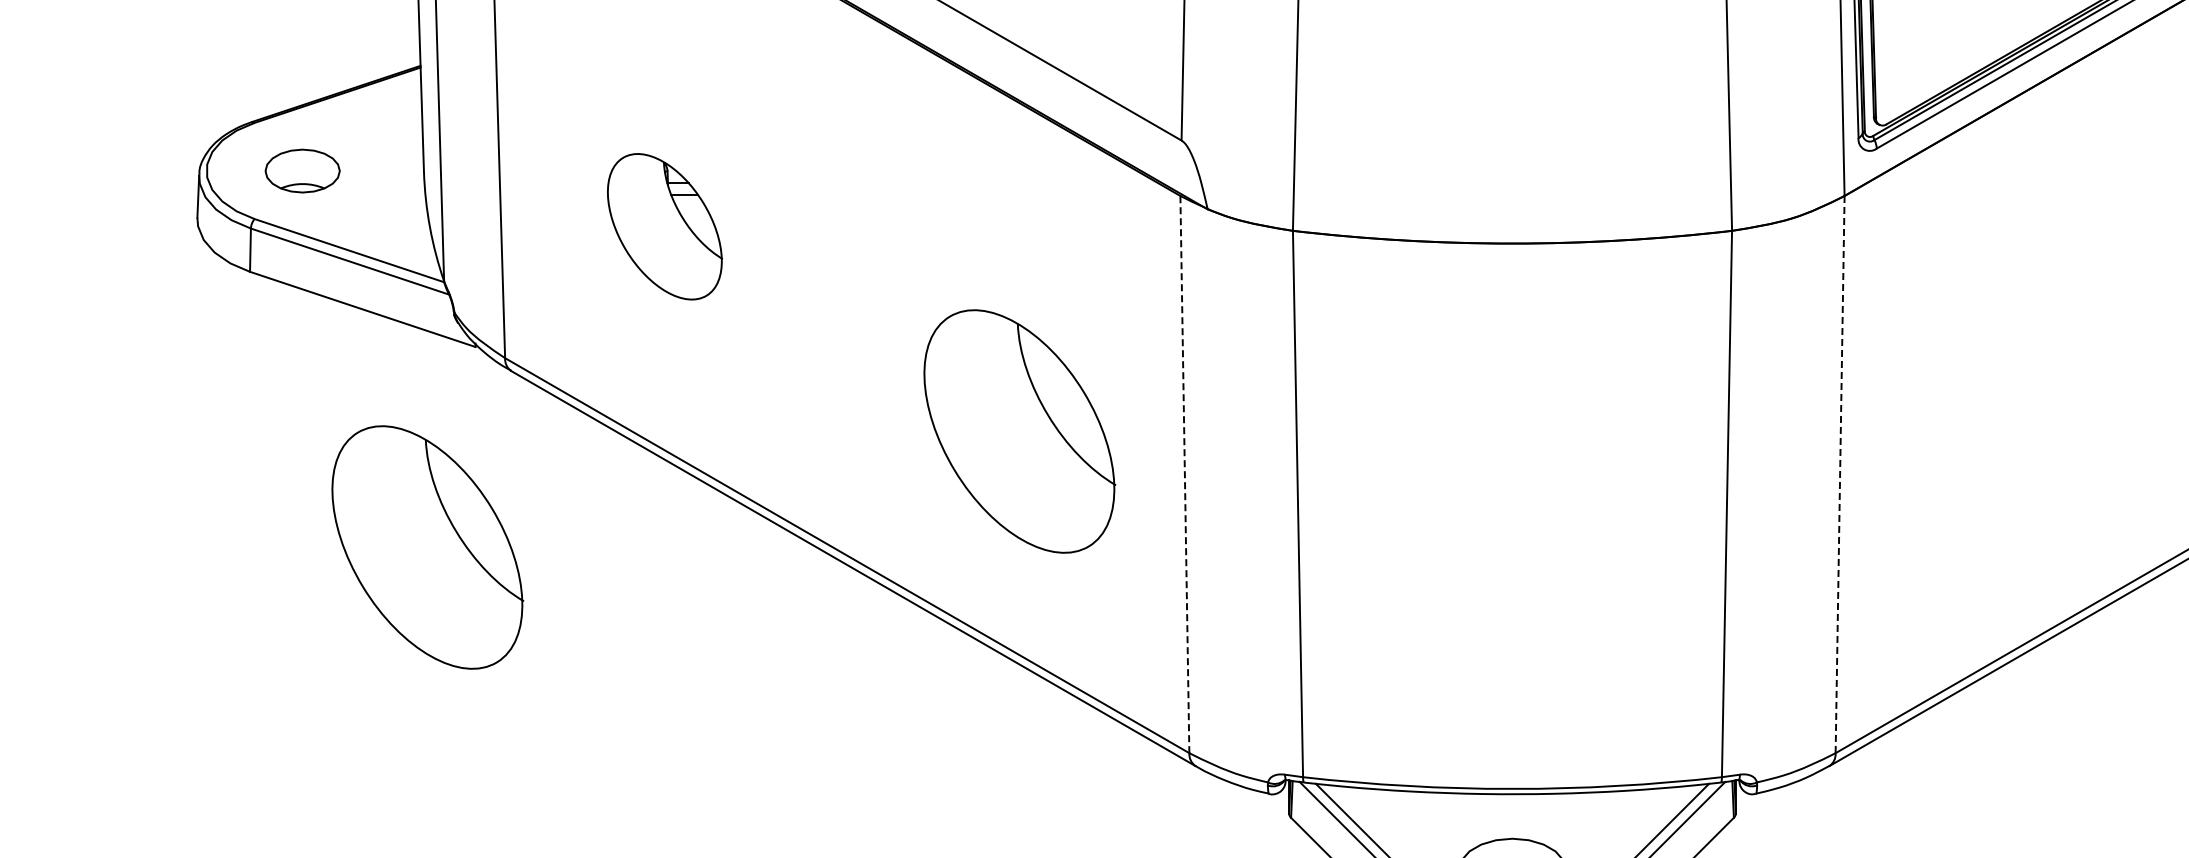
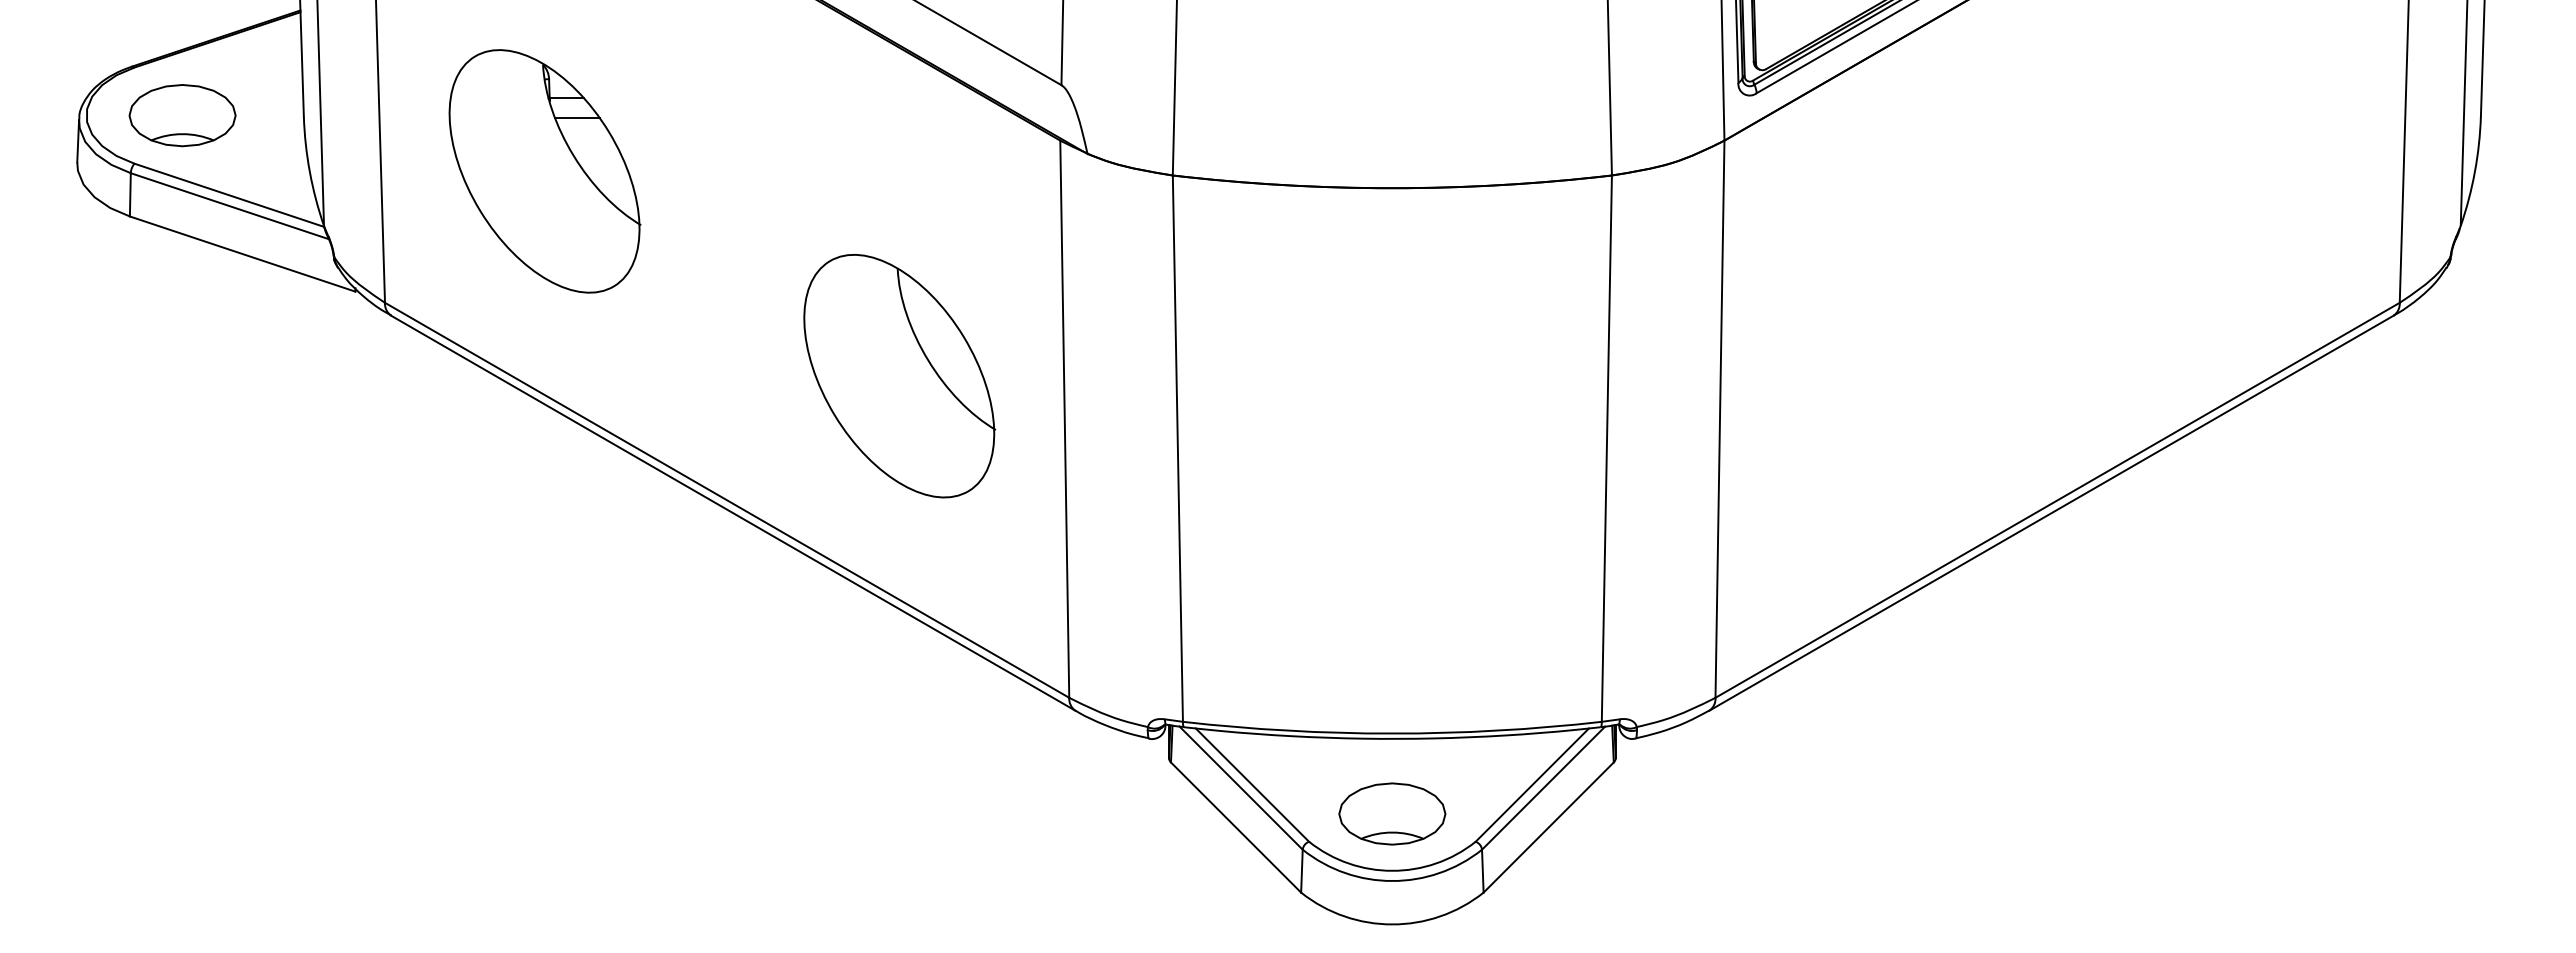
part: (302, 170) -> (182, 115), size x1.43
part: (664, 226) -> (544, 171), size x1.67
line: (1184, 474) -> (1064, 419), dashed -> solid
line: (1839, 474) -> (1719, 419), dashed -> solid
part: (427, 547) -> (307, 492), removed

